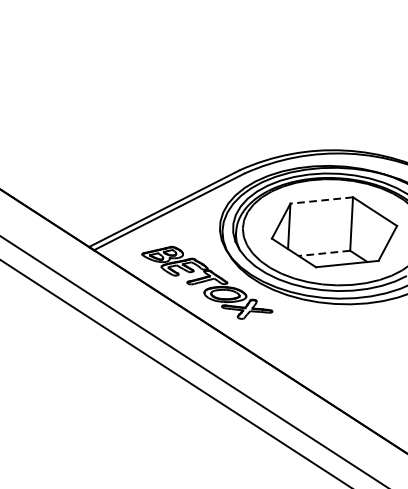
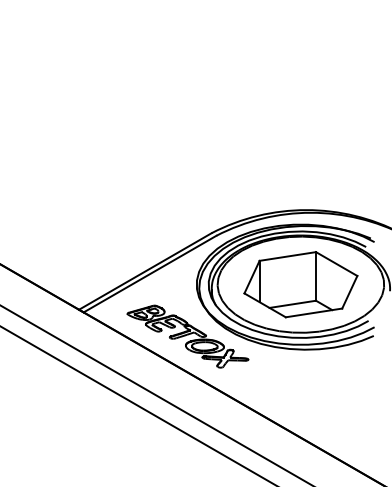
line: (321, 200) -> (287, 256), dashed -> solid
line: (324, 253) -> (292, 304), dashed -> solid

